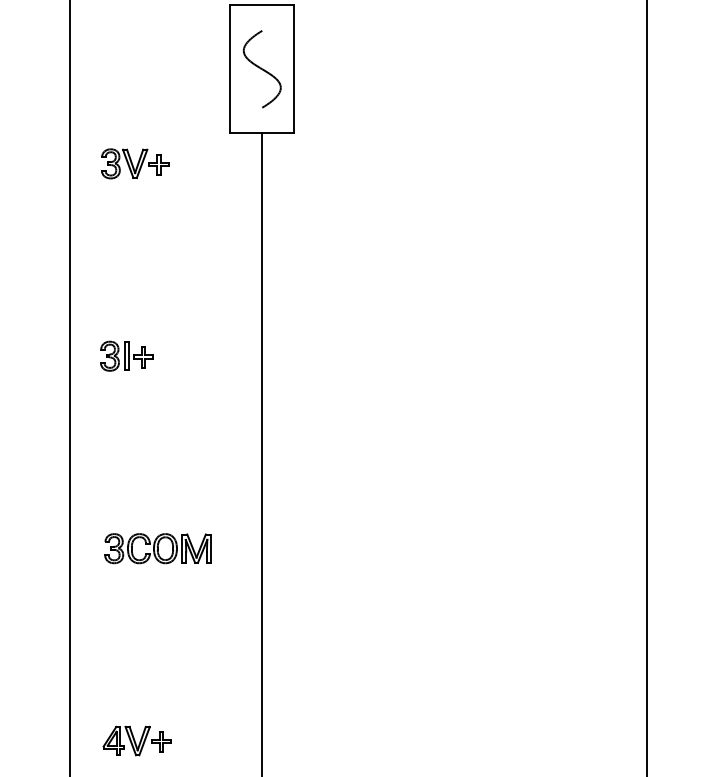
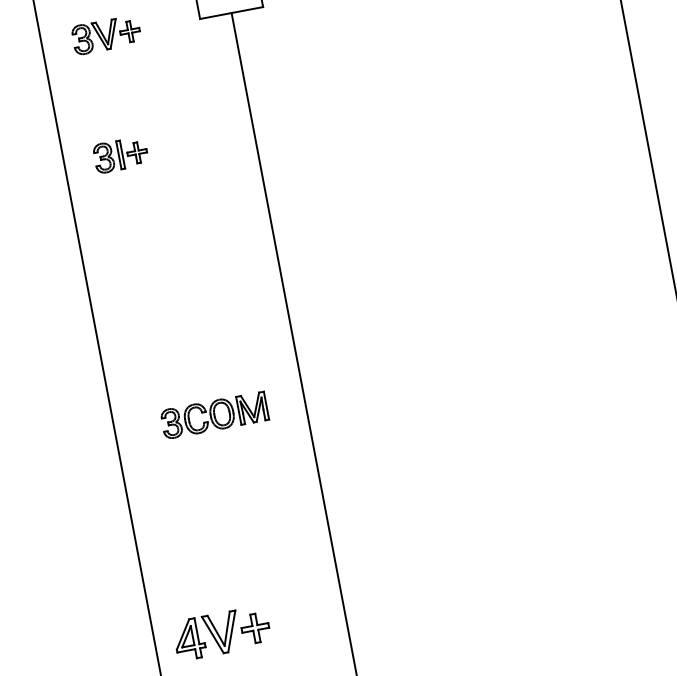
part: (135, 163) -> (106, 34), moved
part: (126, 355) -> (120, 154), moved
part: (157, 548) -> (214, 415), moved
part: (136, 740) -> (220, 632), size x1.4

